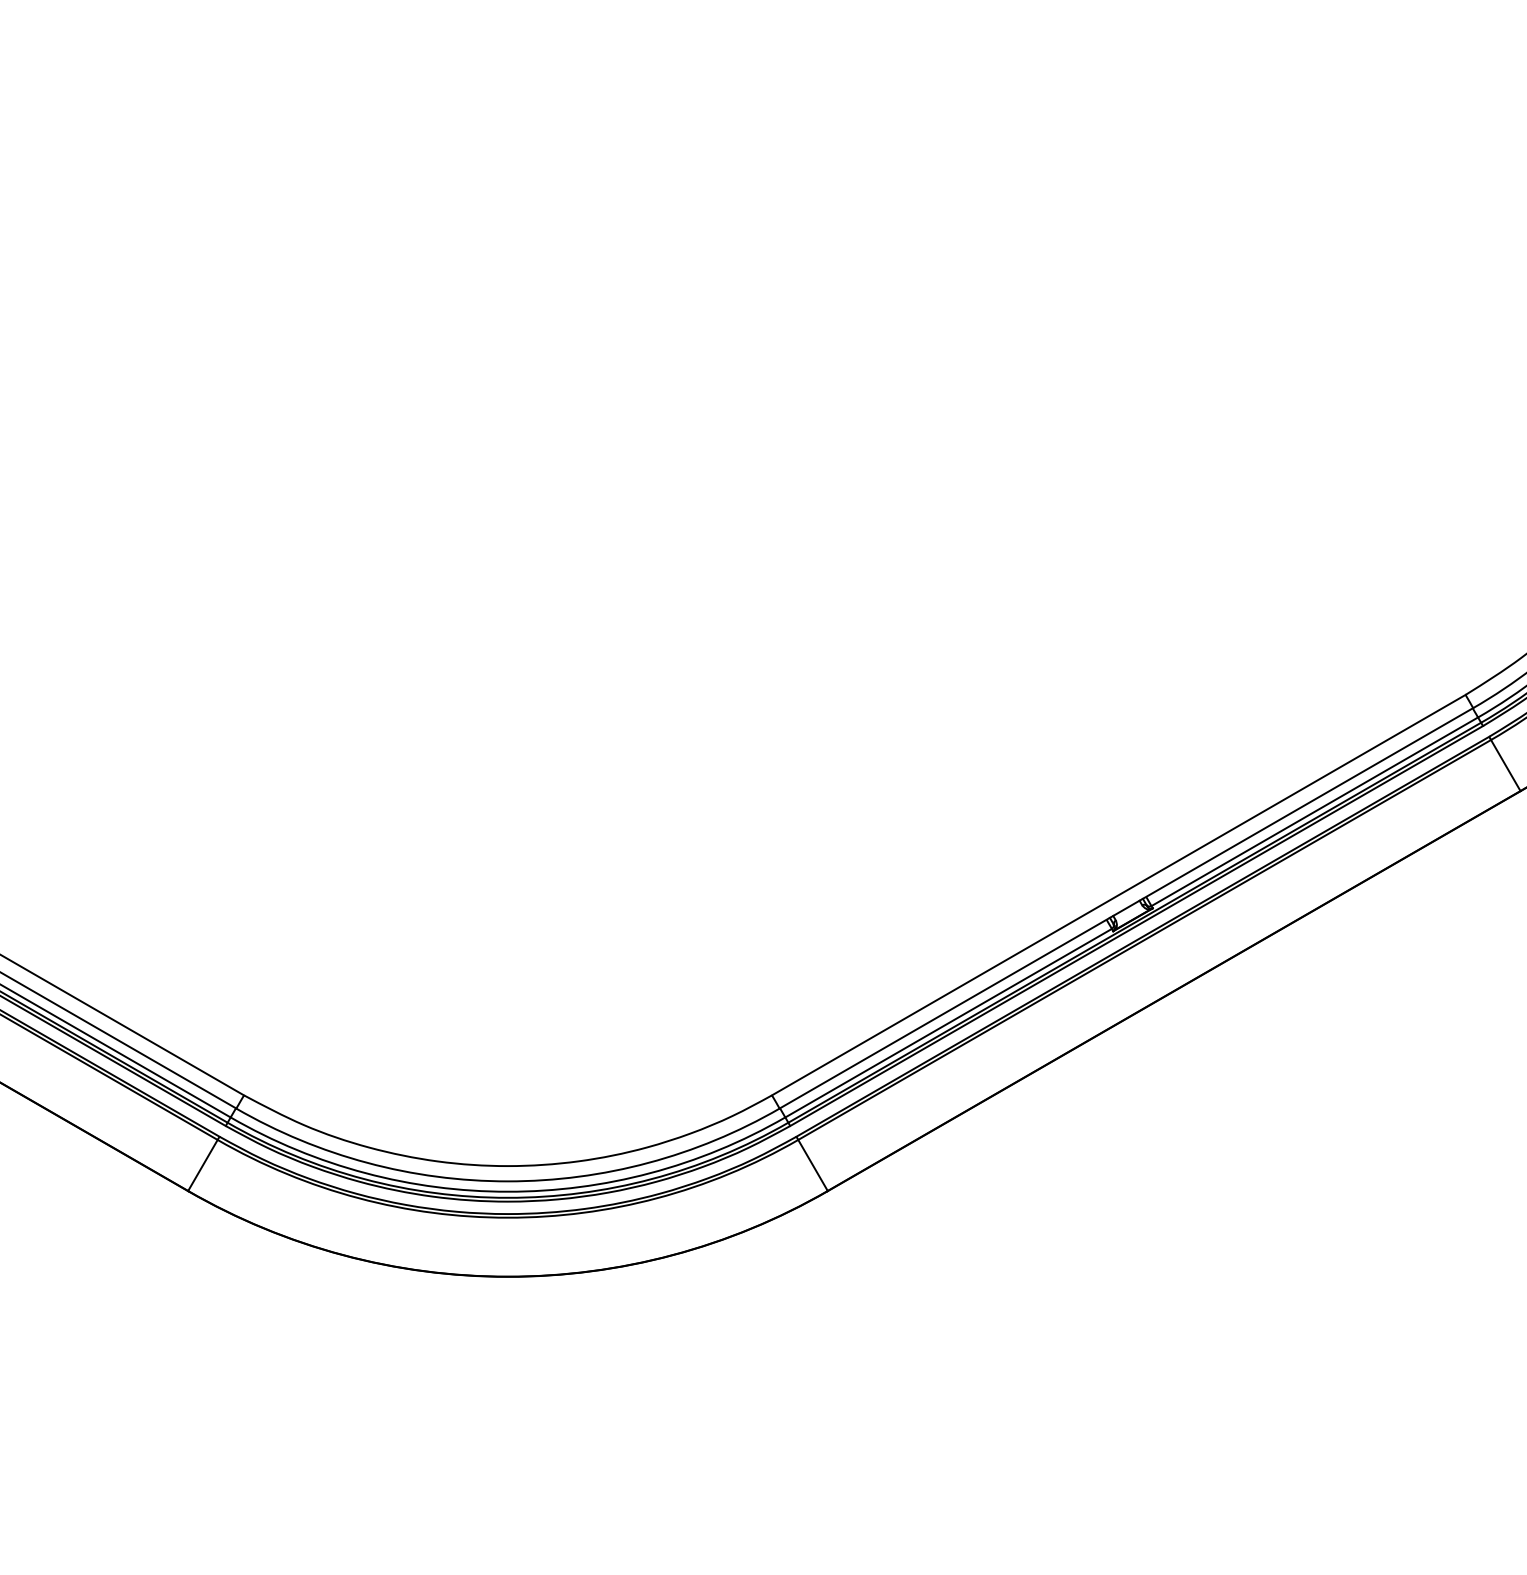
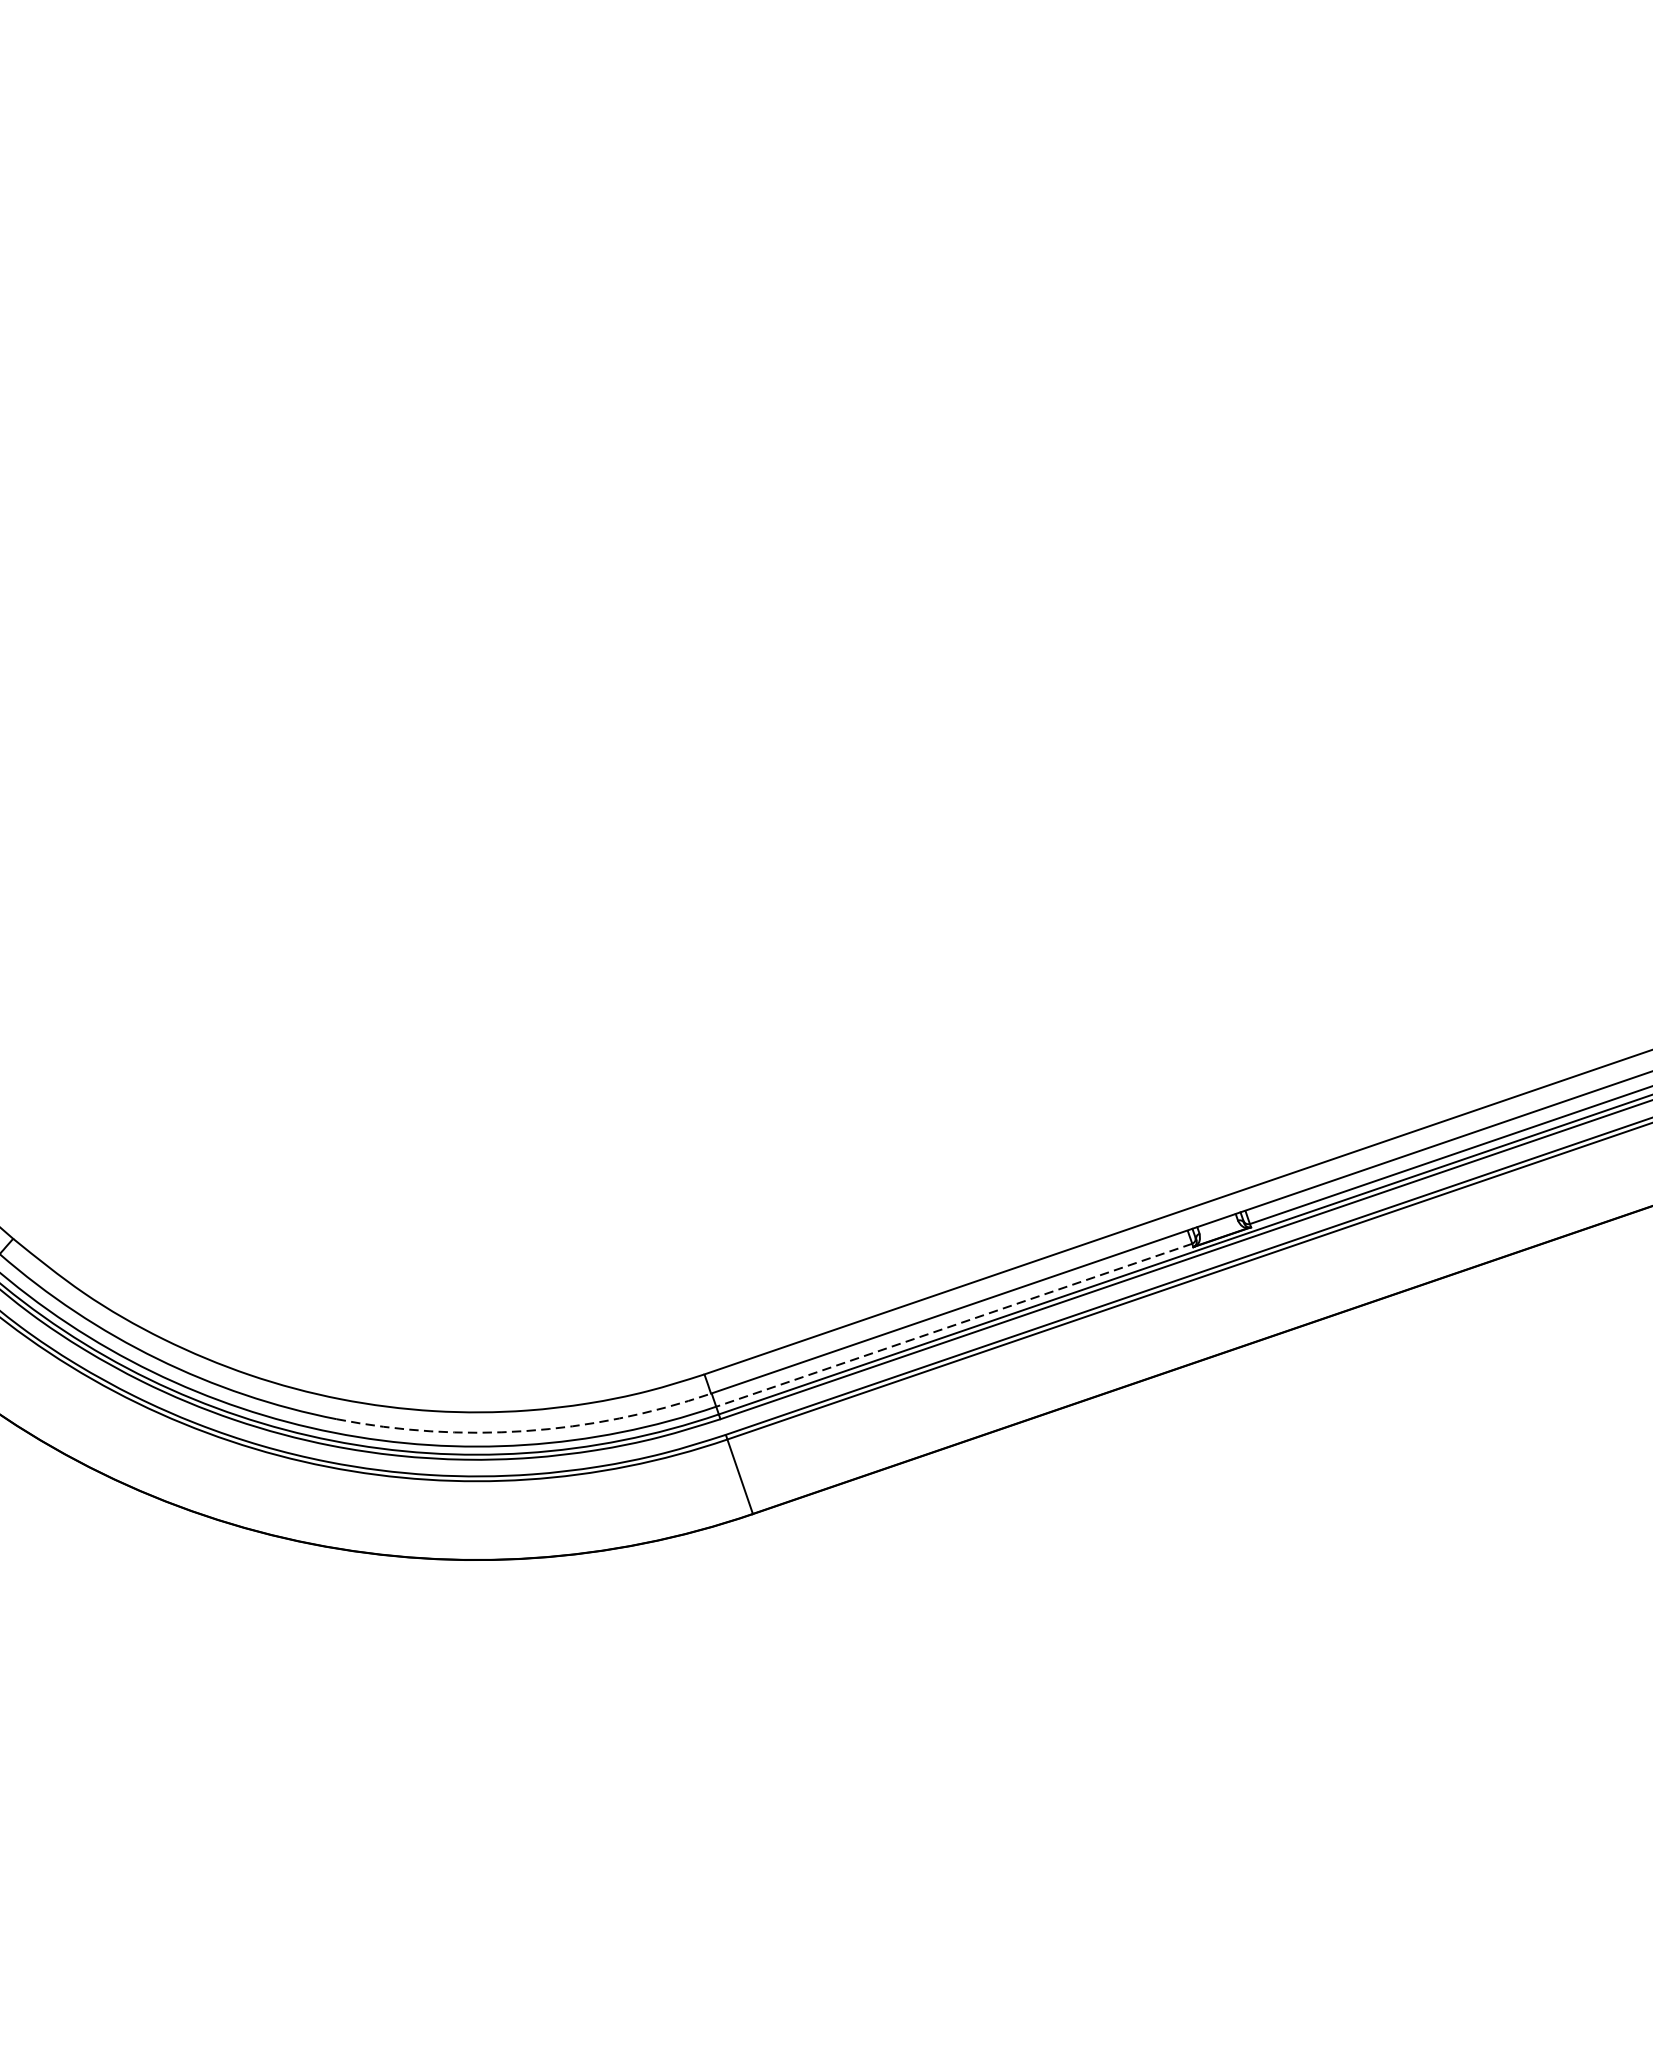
line: (948, 1023) -> (953, 1325), solid -> dashed
arc: (648, 1162) -> (525, 1430), solid -> dashed

